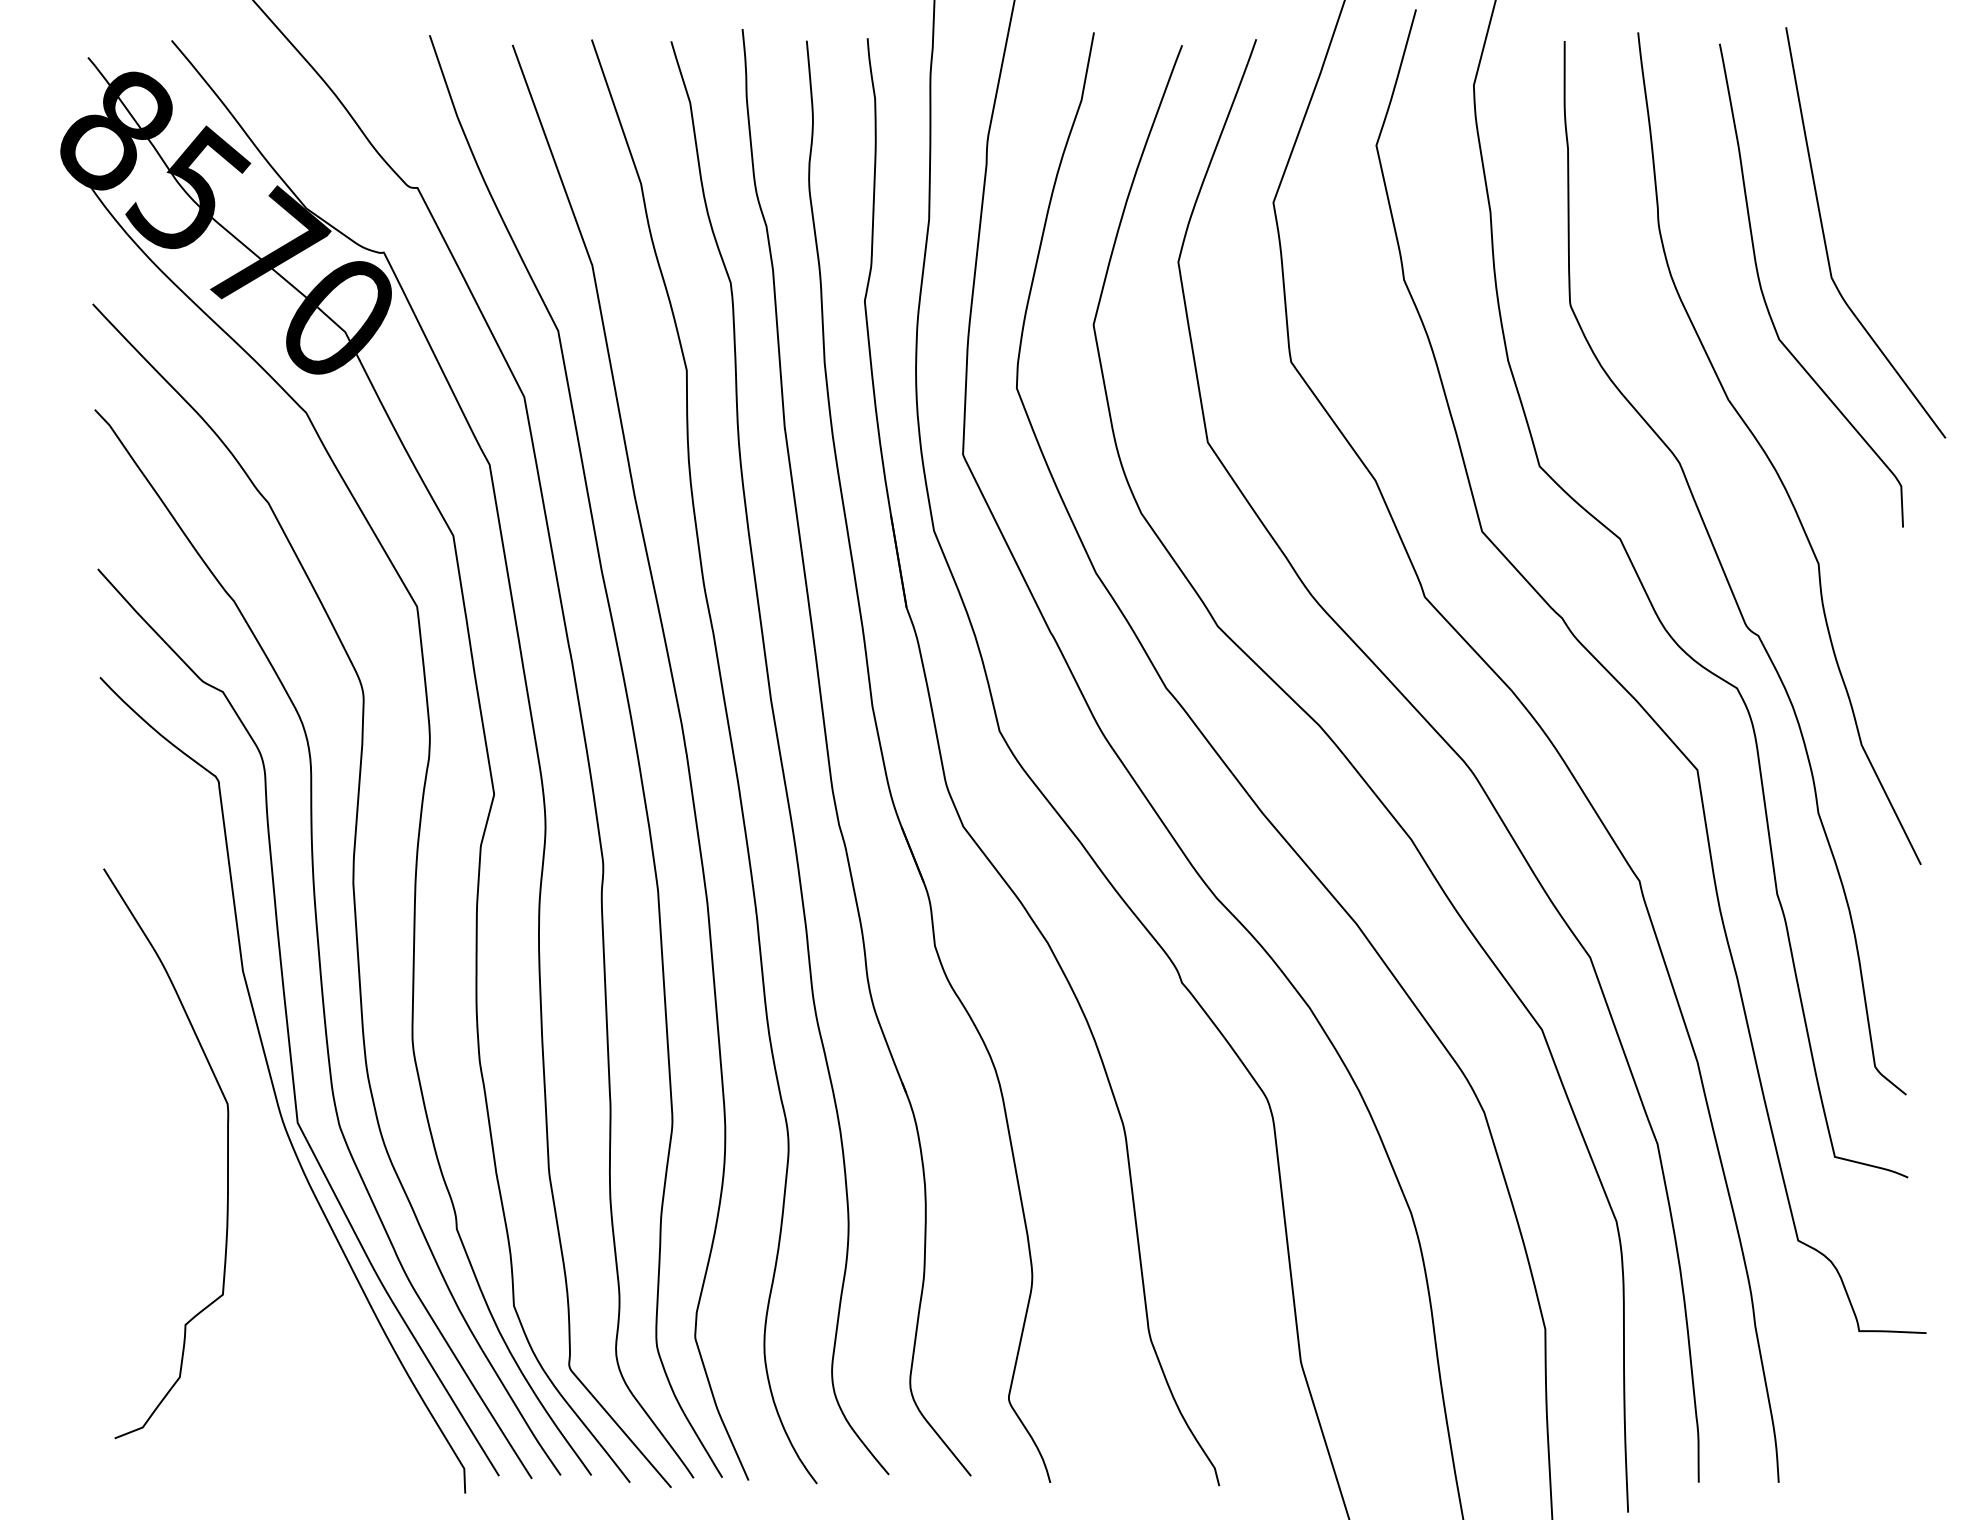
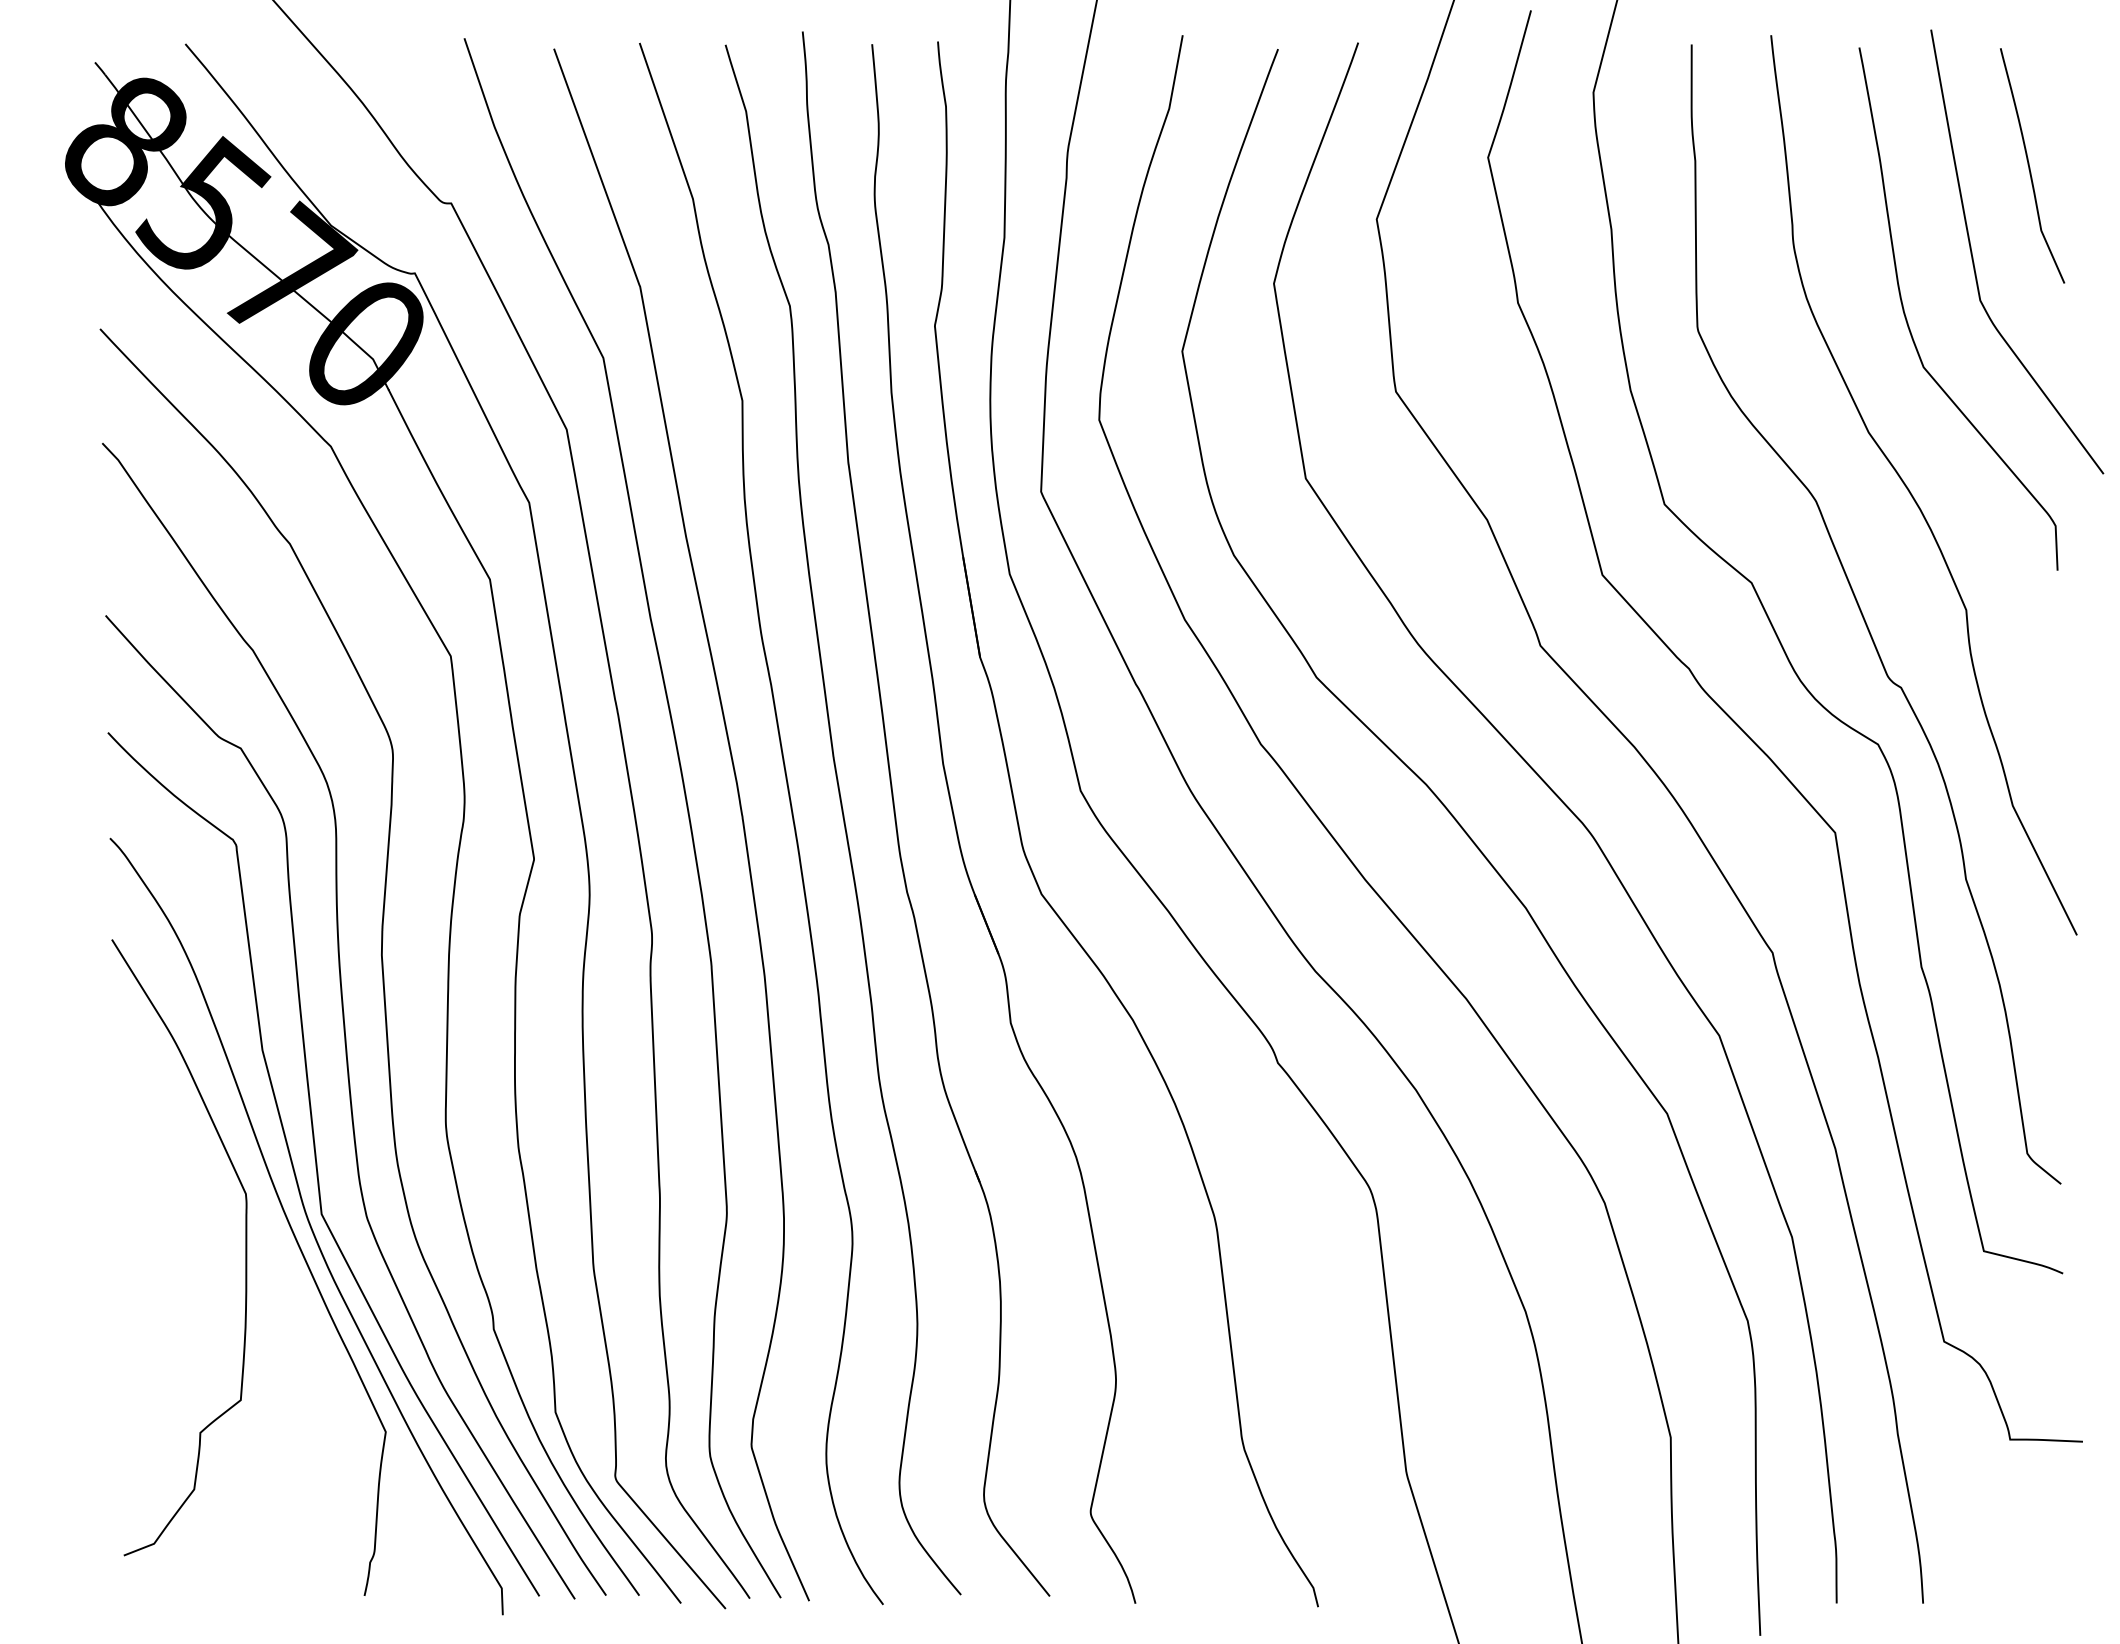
curve: (1878, 154) -> (2030, 167), added
curve: (258, 1112) -> (279, 1203), added

